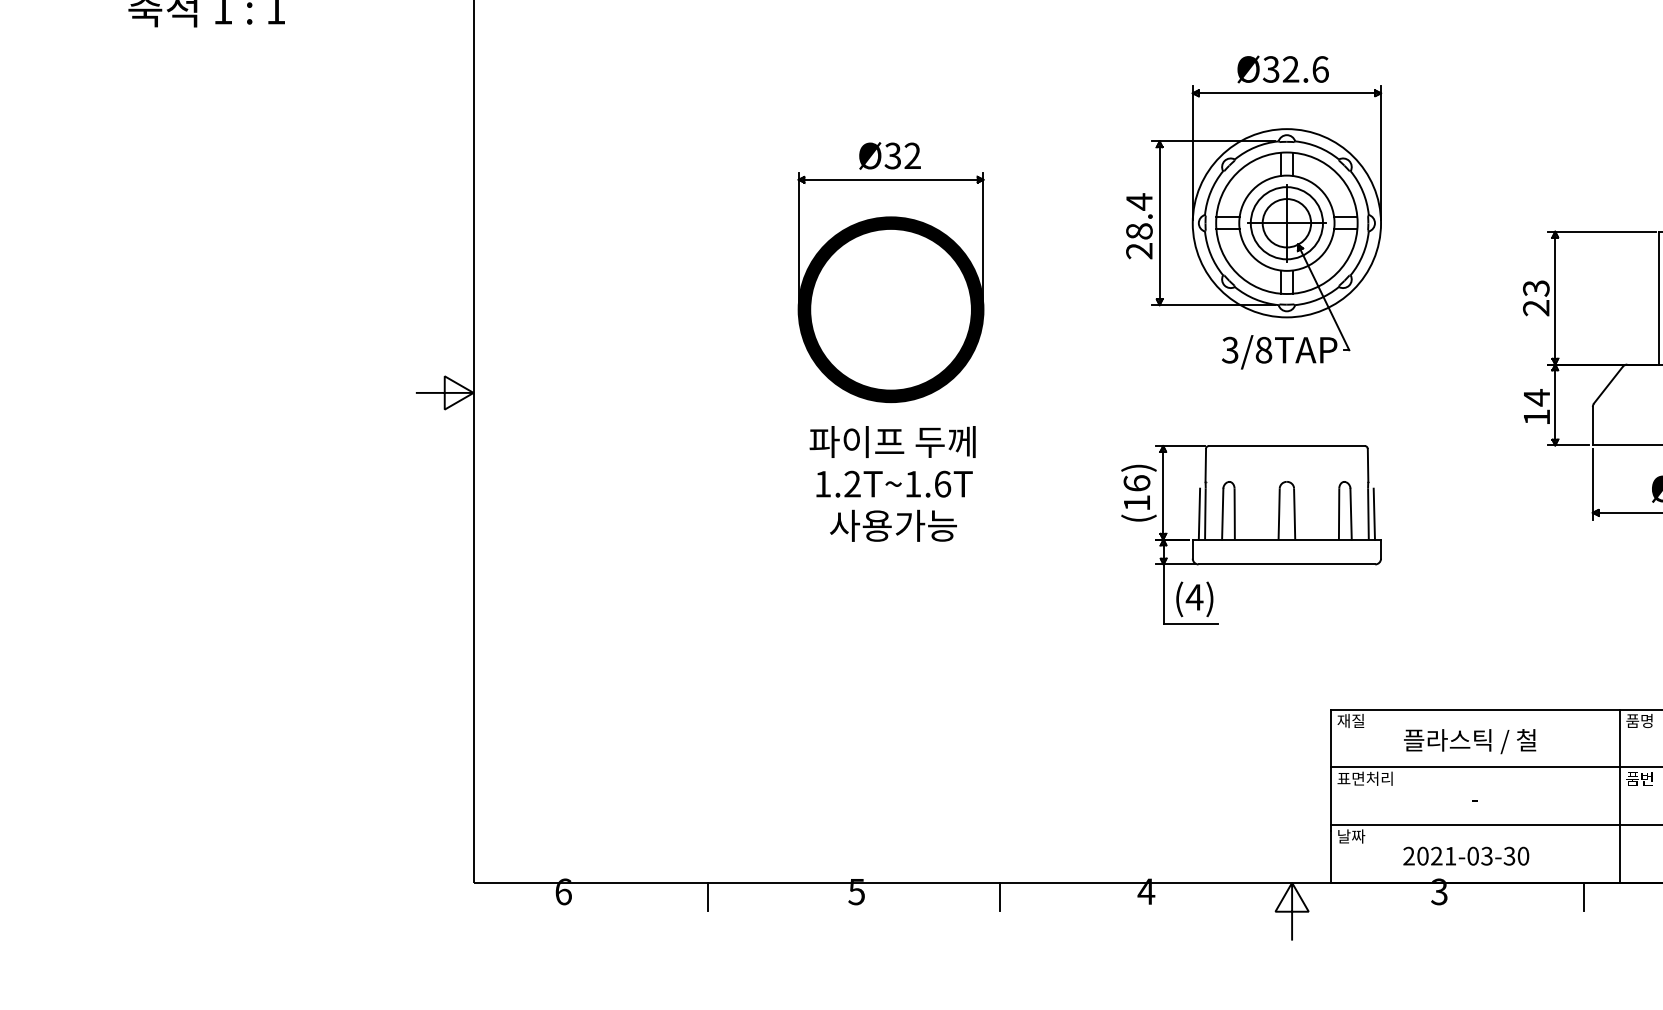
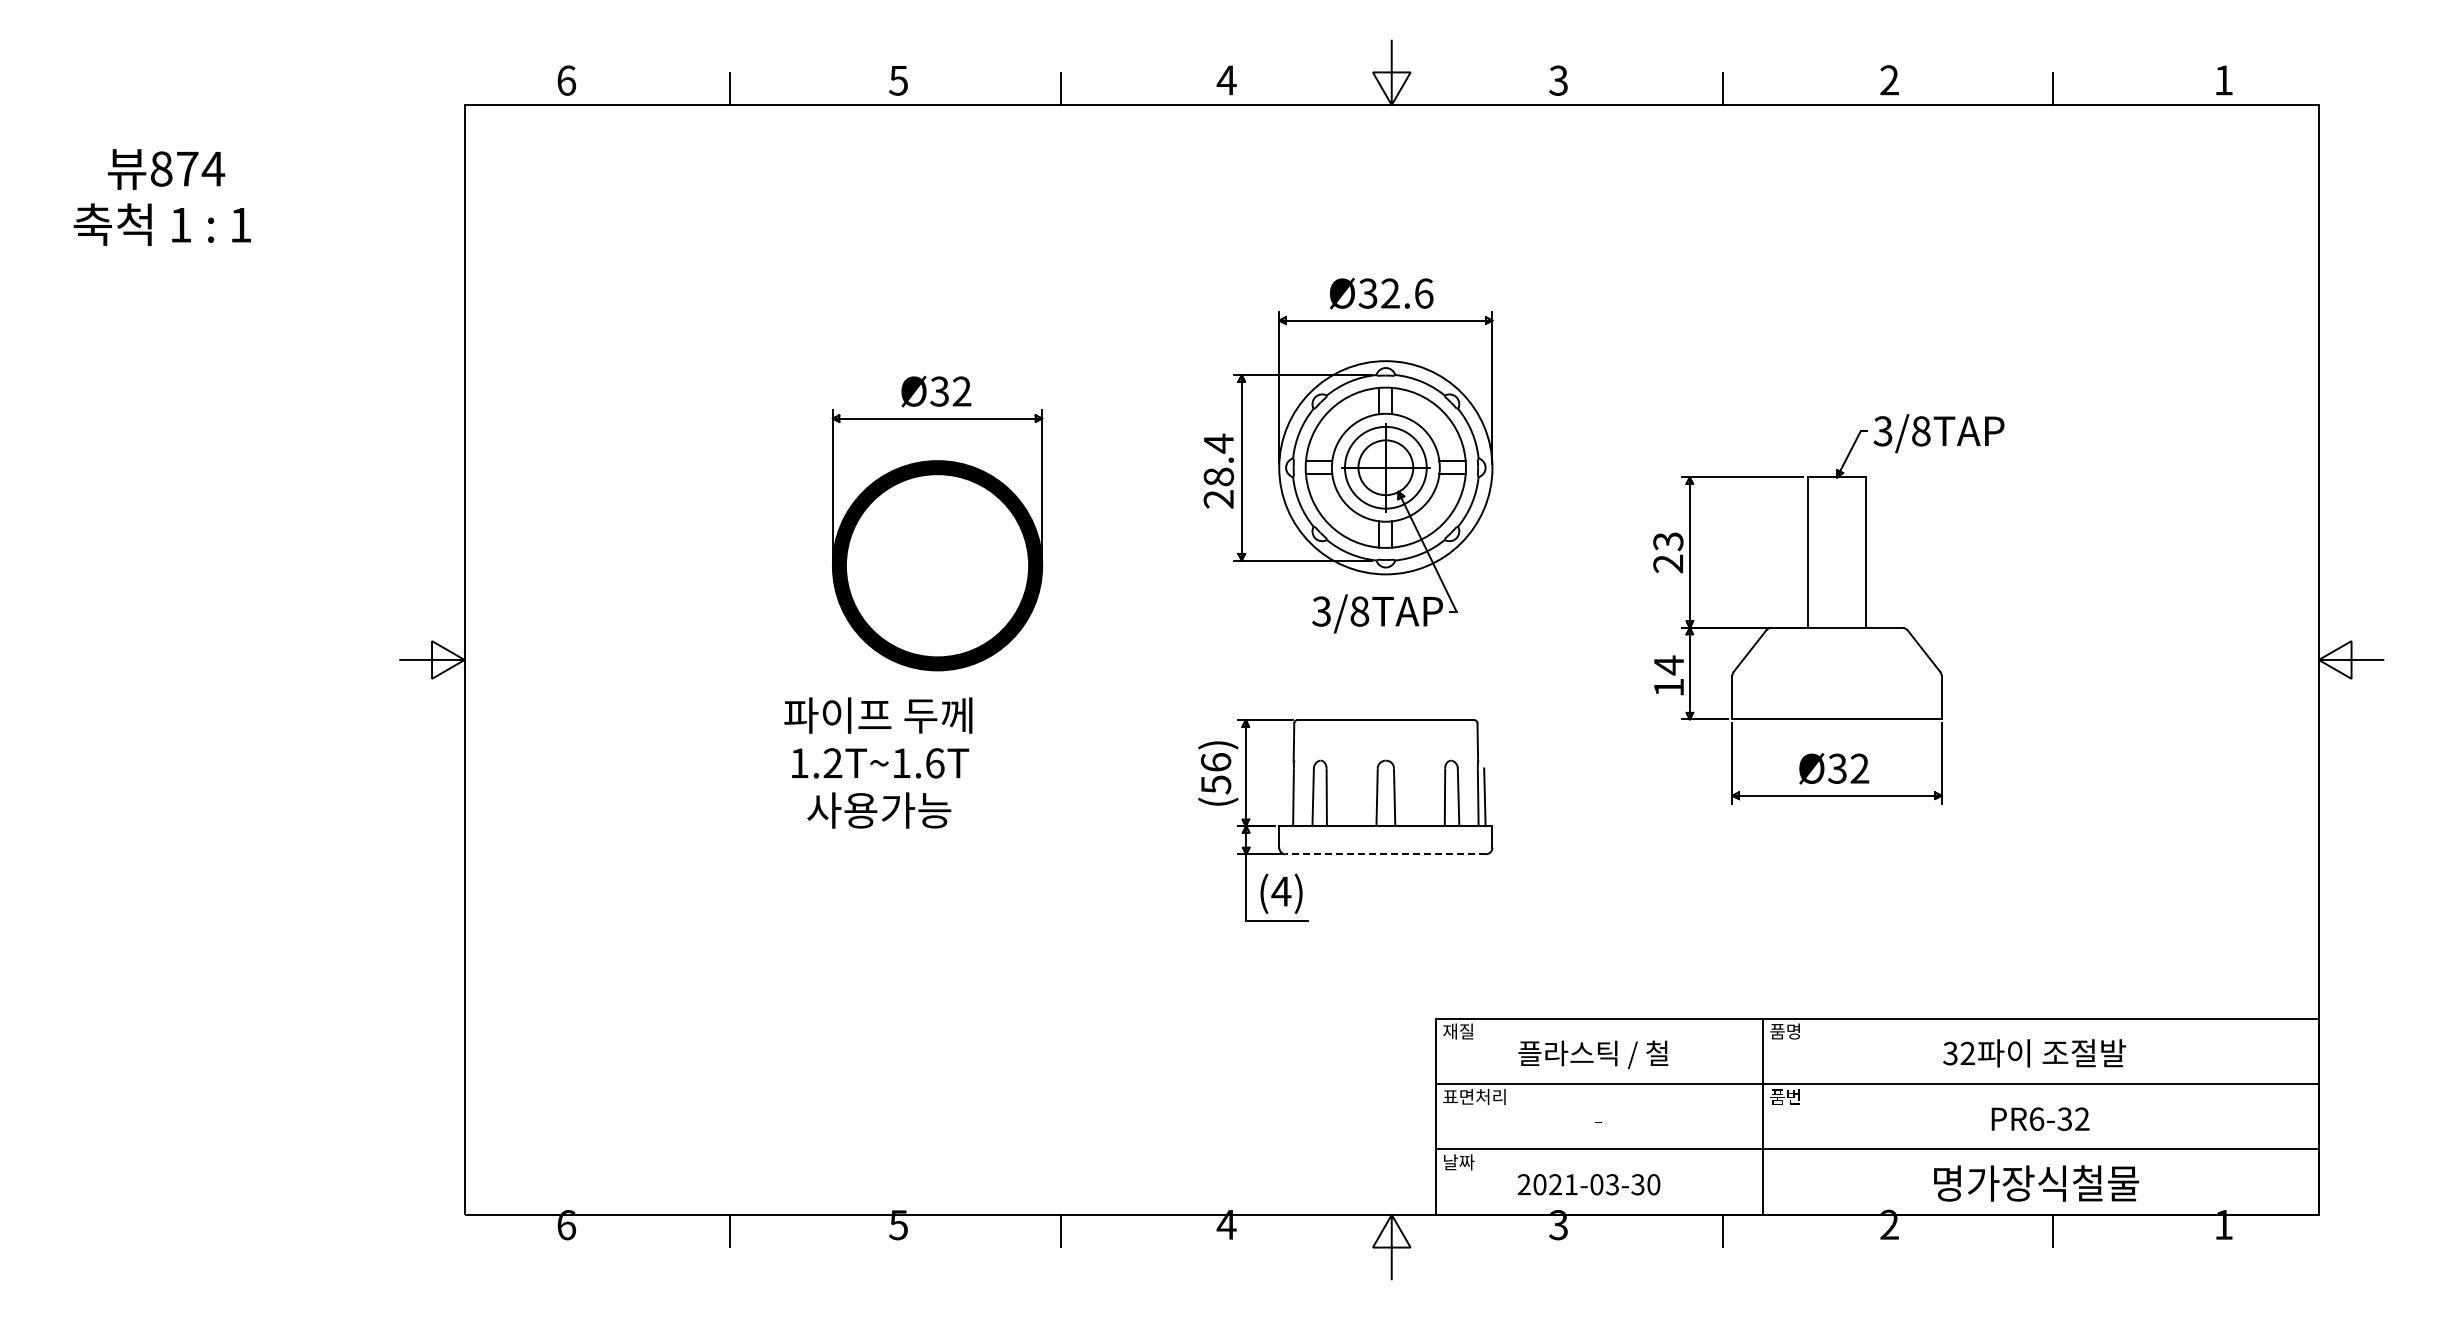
text: (892, 483) -> (878, 762), moved
text: (1137, 502) -> (1216, 784), (16) -> (56)
line: (1199, 514) -> (1286, 797), removed
line: (1286, 564) -> (1385, 854), solid -> dashed

